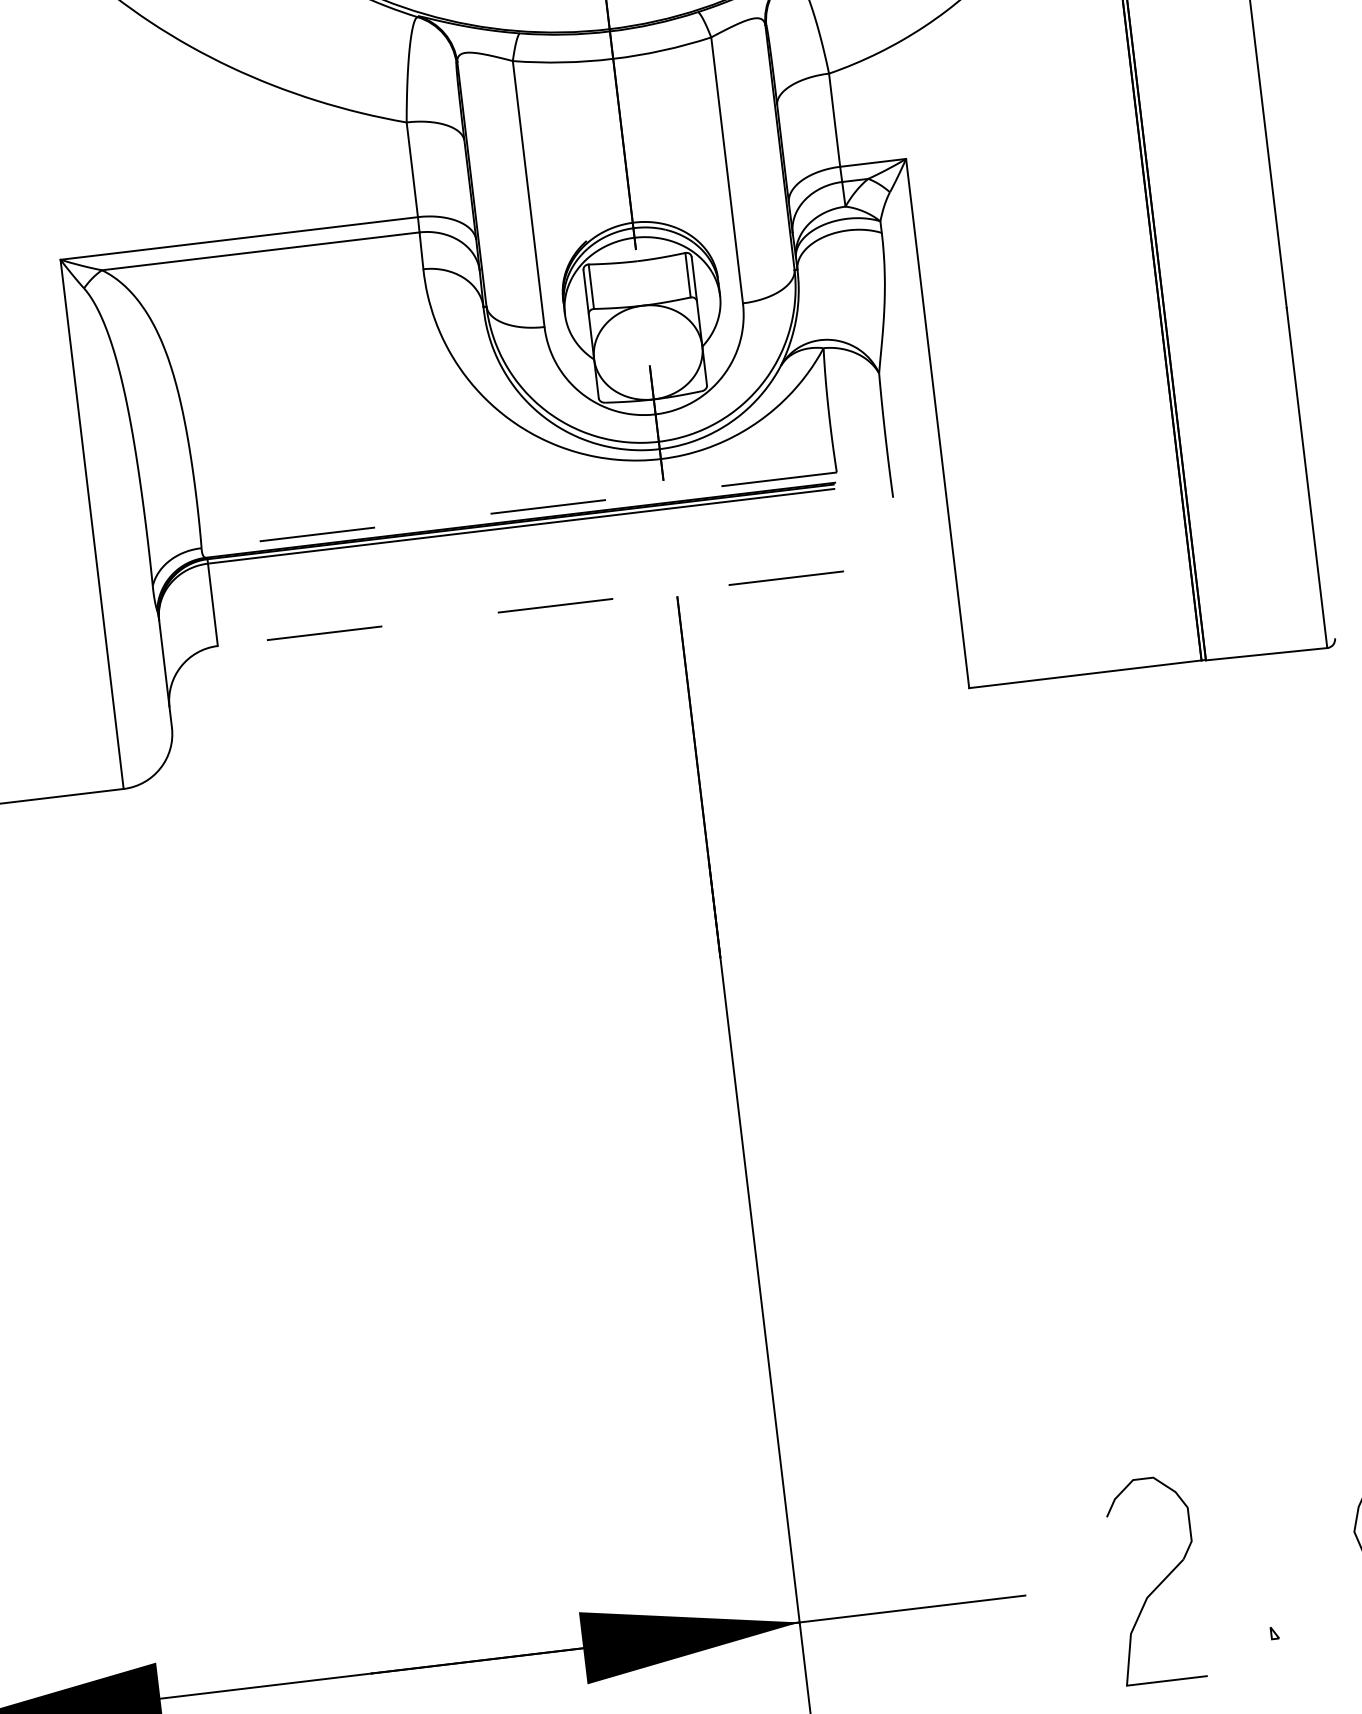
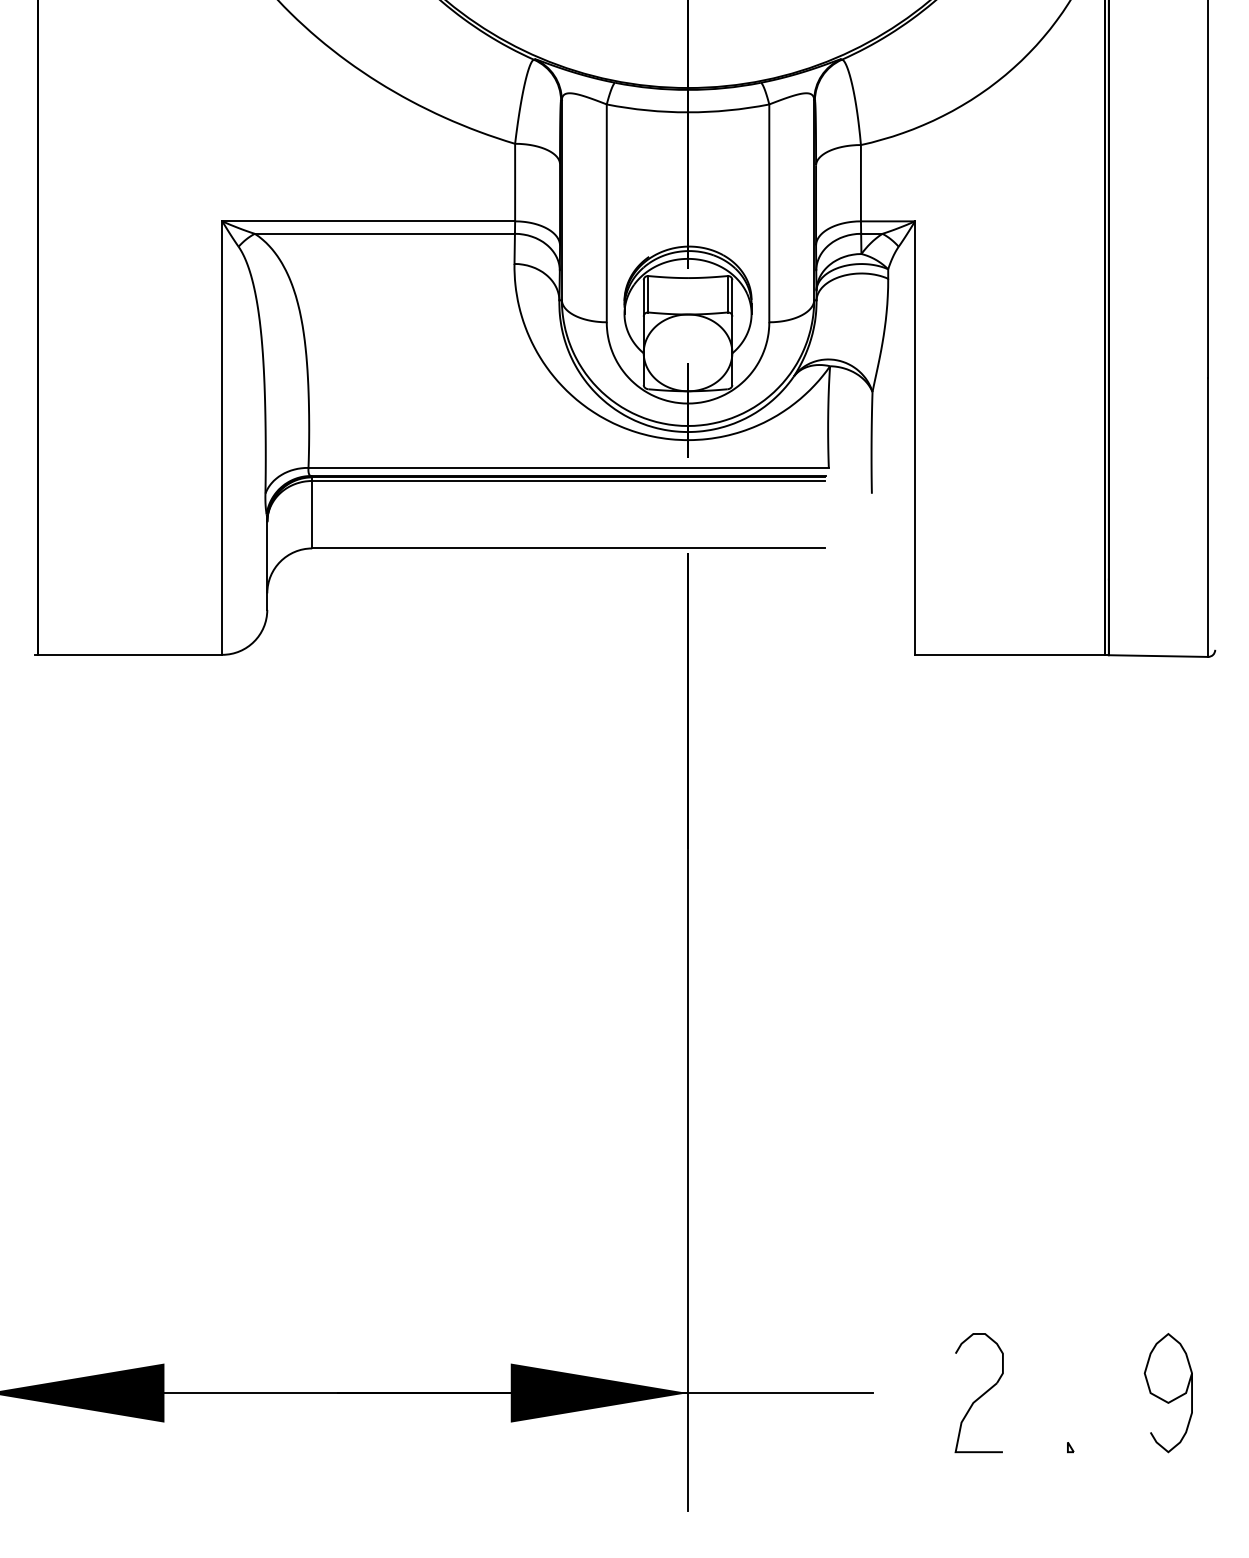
line: (518, 509) -> (568, 467), dashed -> solid
line: (530, 608) -> (568, 548), dashed -> solid
part: (1154, 1580) -> (978, 1393), size x0.71

